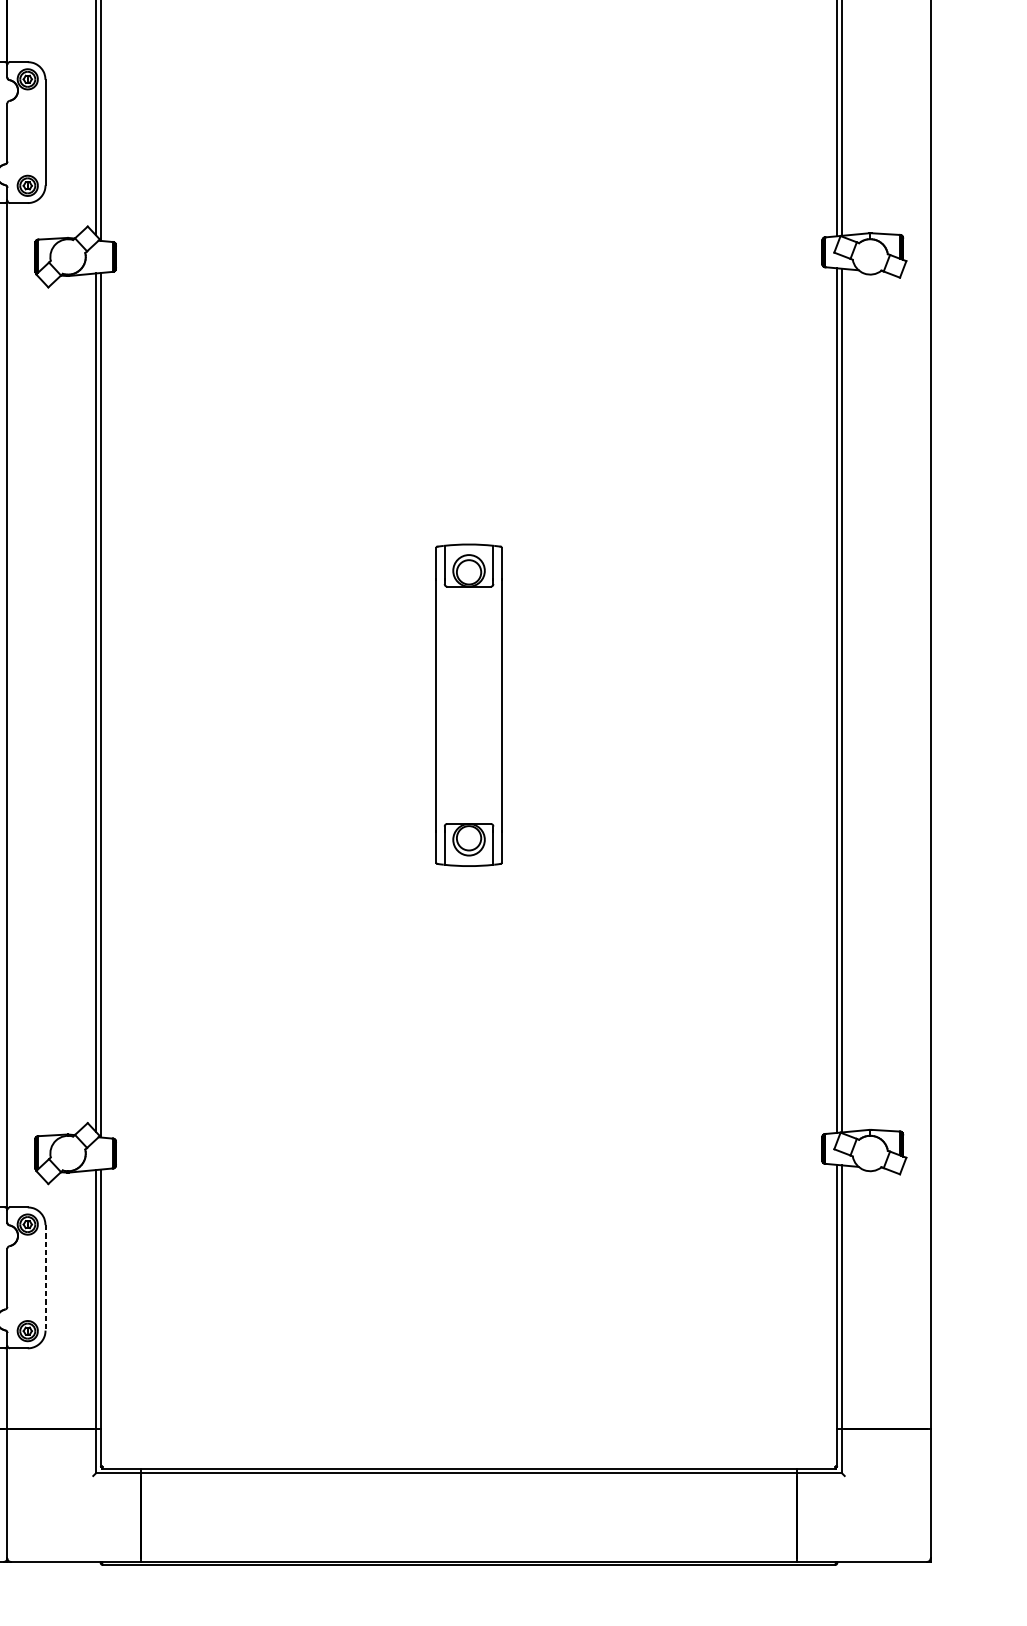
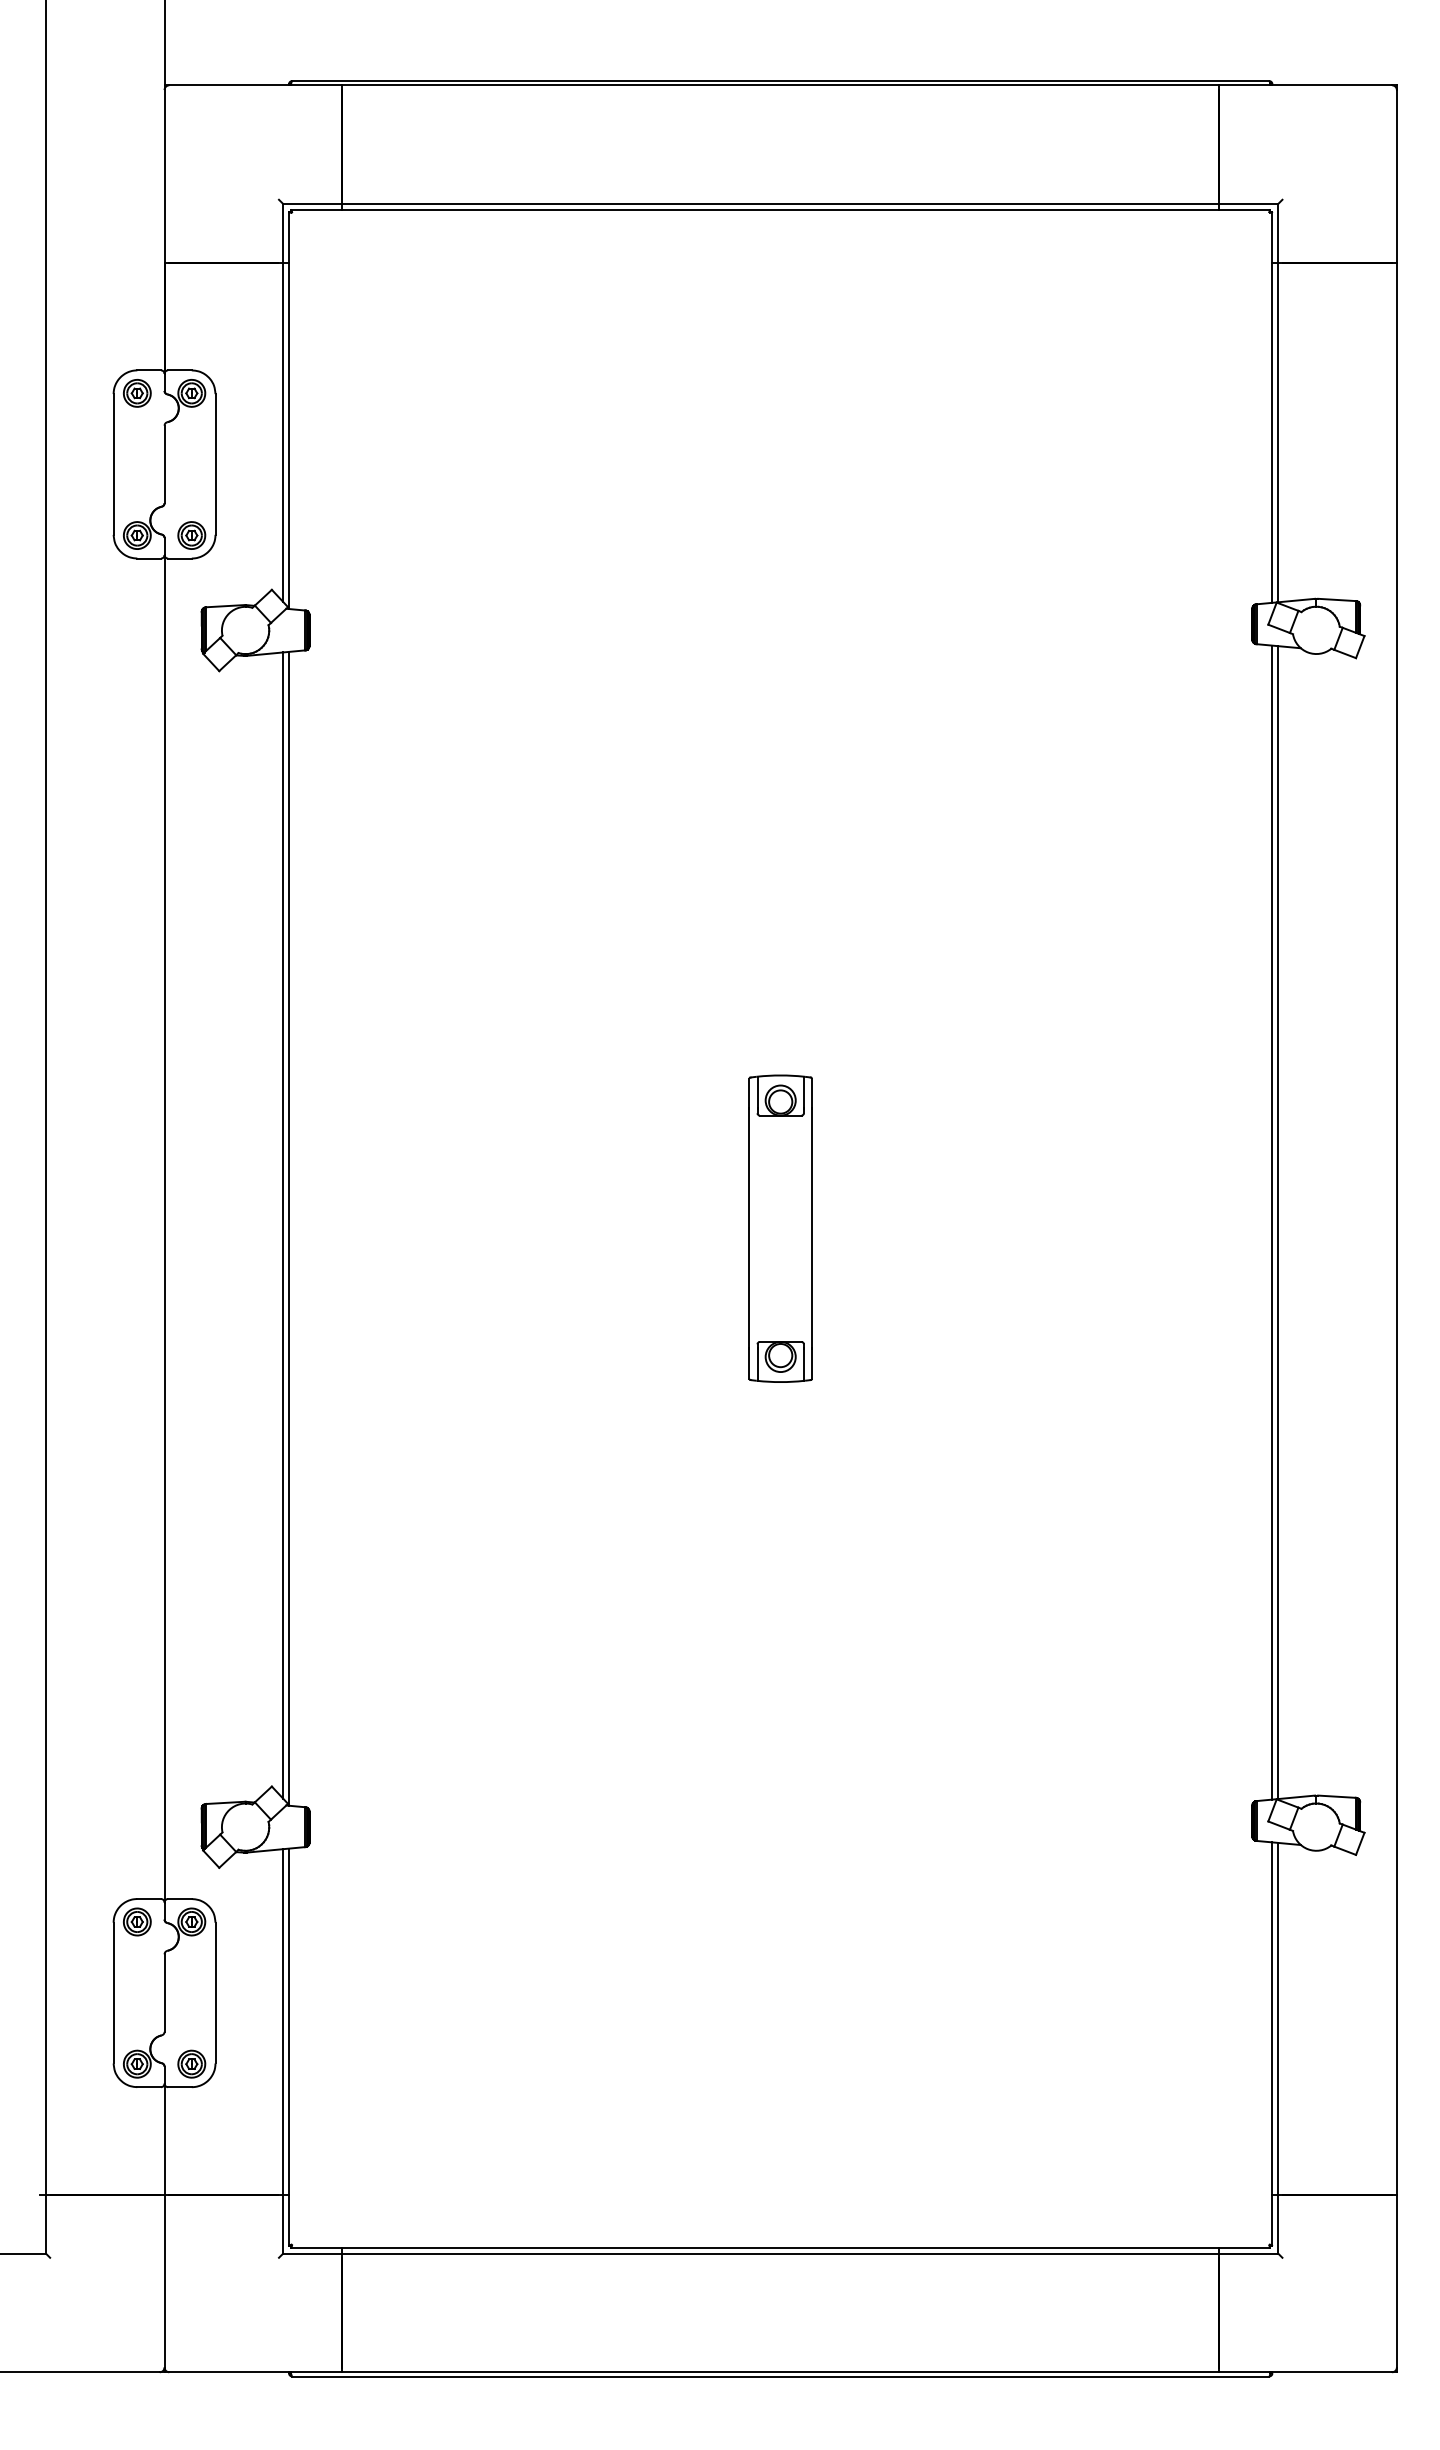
part: (468, 705) -> (780, 1228), size x0.71
line: (45, 1278) -> (215, 1993), dashed -> solid

